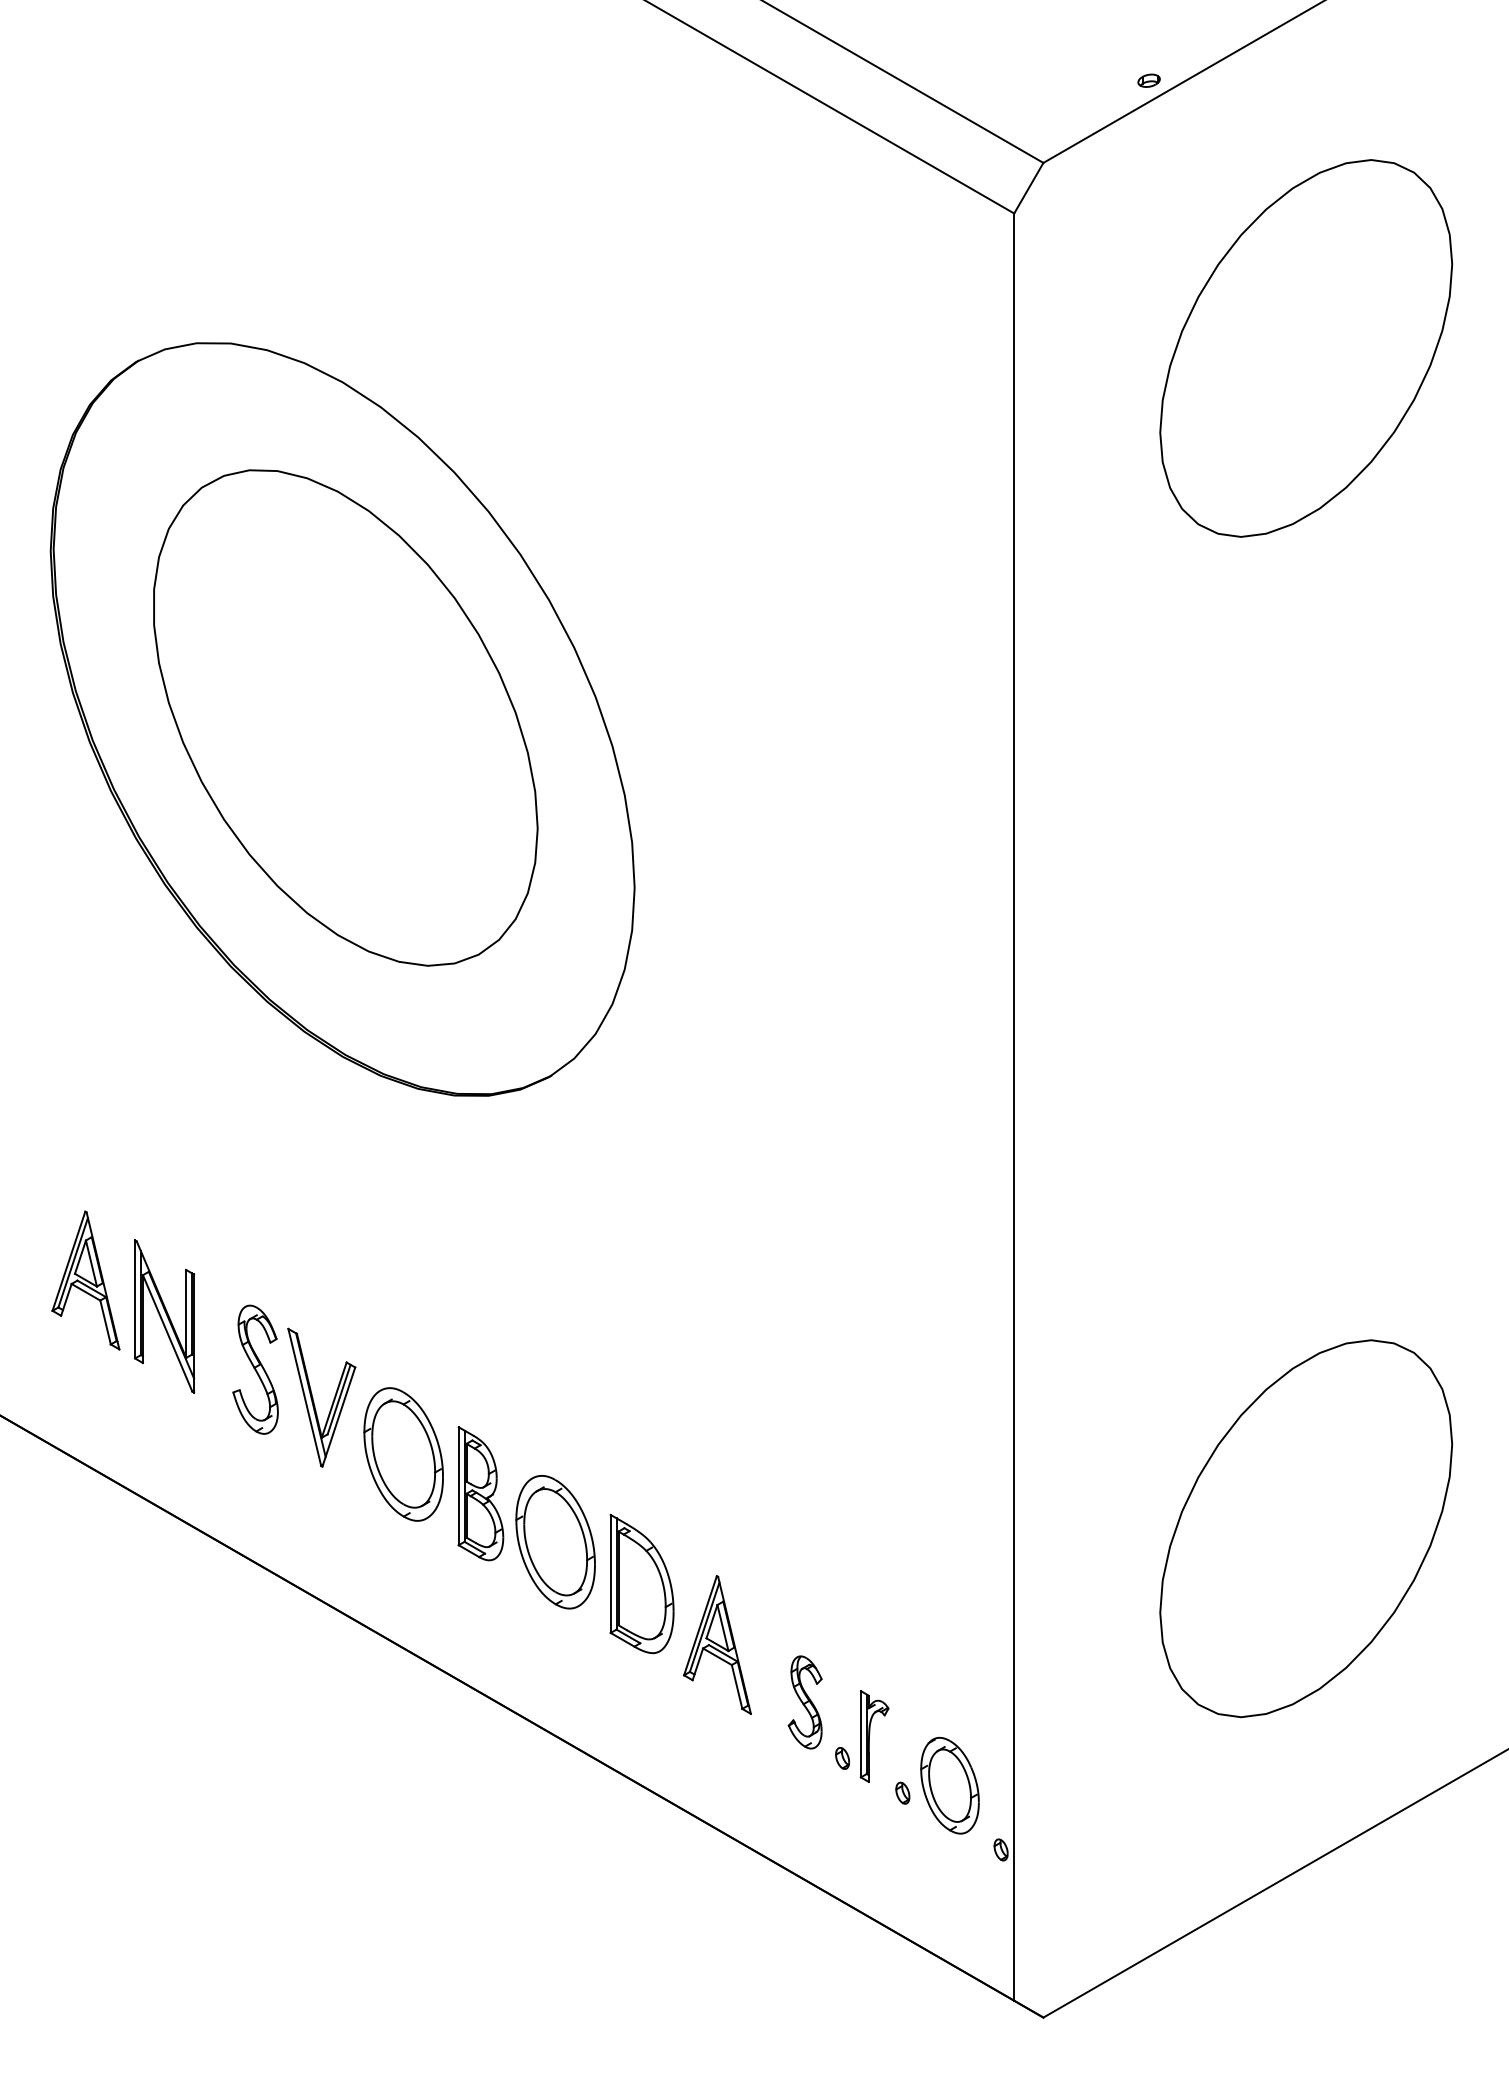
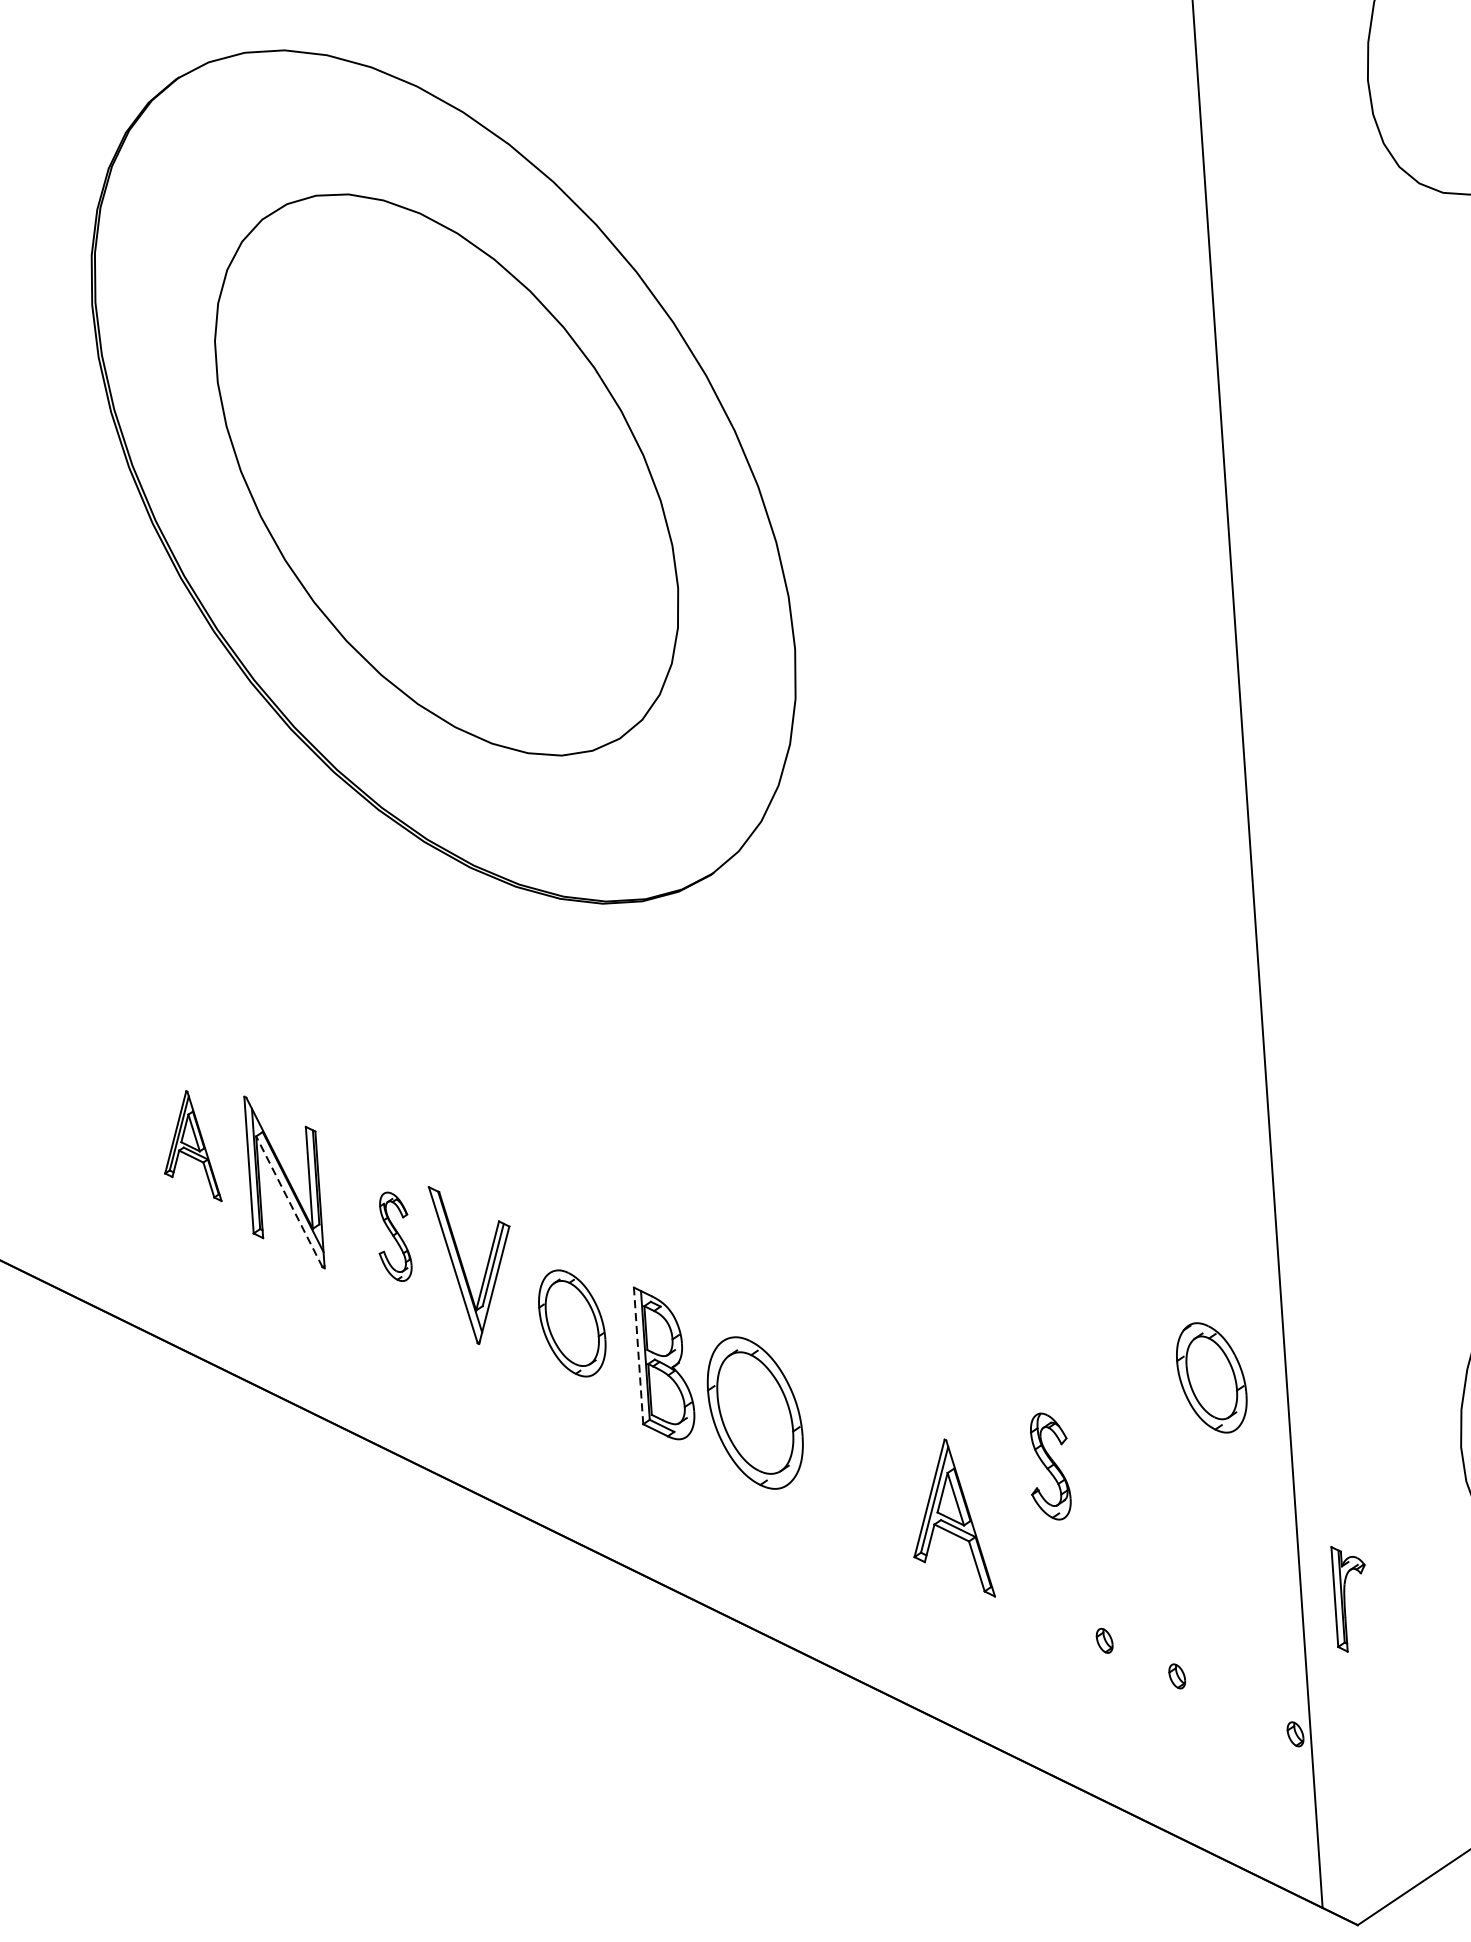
part: (85, 1280) -> (190, 1147), size x0.7
line: (167, 1332) -> (289, 1200), solid -> dashed
part: (255, 1369) -> (394, 1236), size x0.6
part: (403, 1454) -> (572, 1323), size x0.7
line: (458, 1485) -> (638, 1355), solid -> dashed
part: (641, 1583) -> (857, 1454), removed
part: (804, 1702) -> (1048, 1466), moved
part: (874, 1736) -> (1350, 1598), moved
part: (949, 1785) -> (1211, 1377), moved

